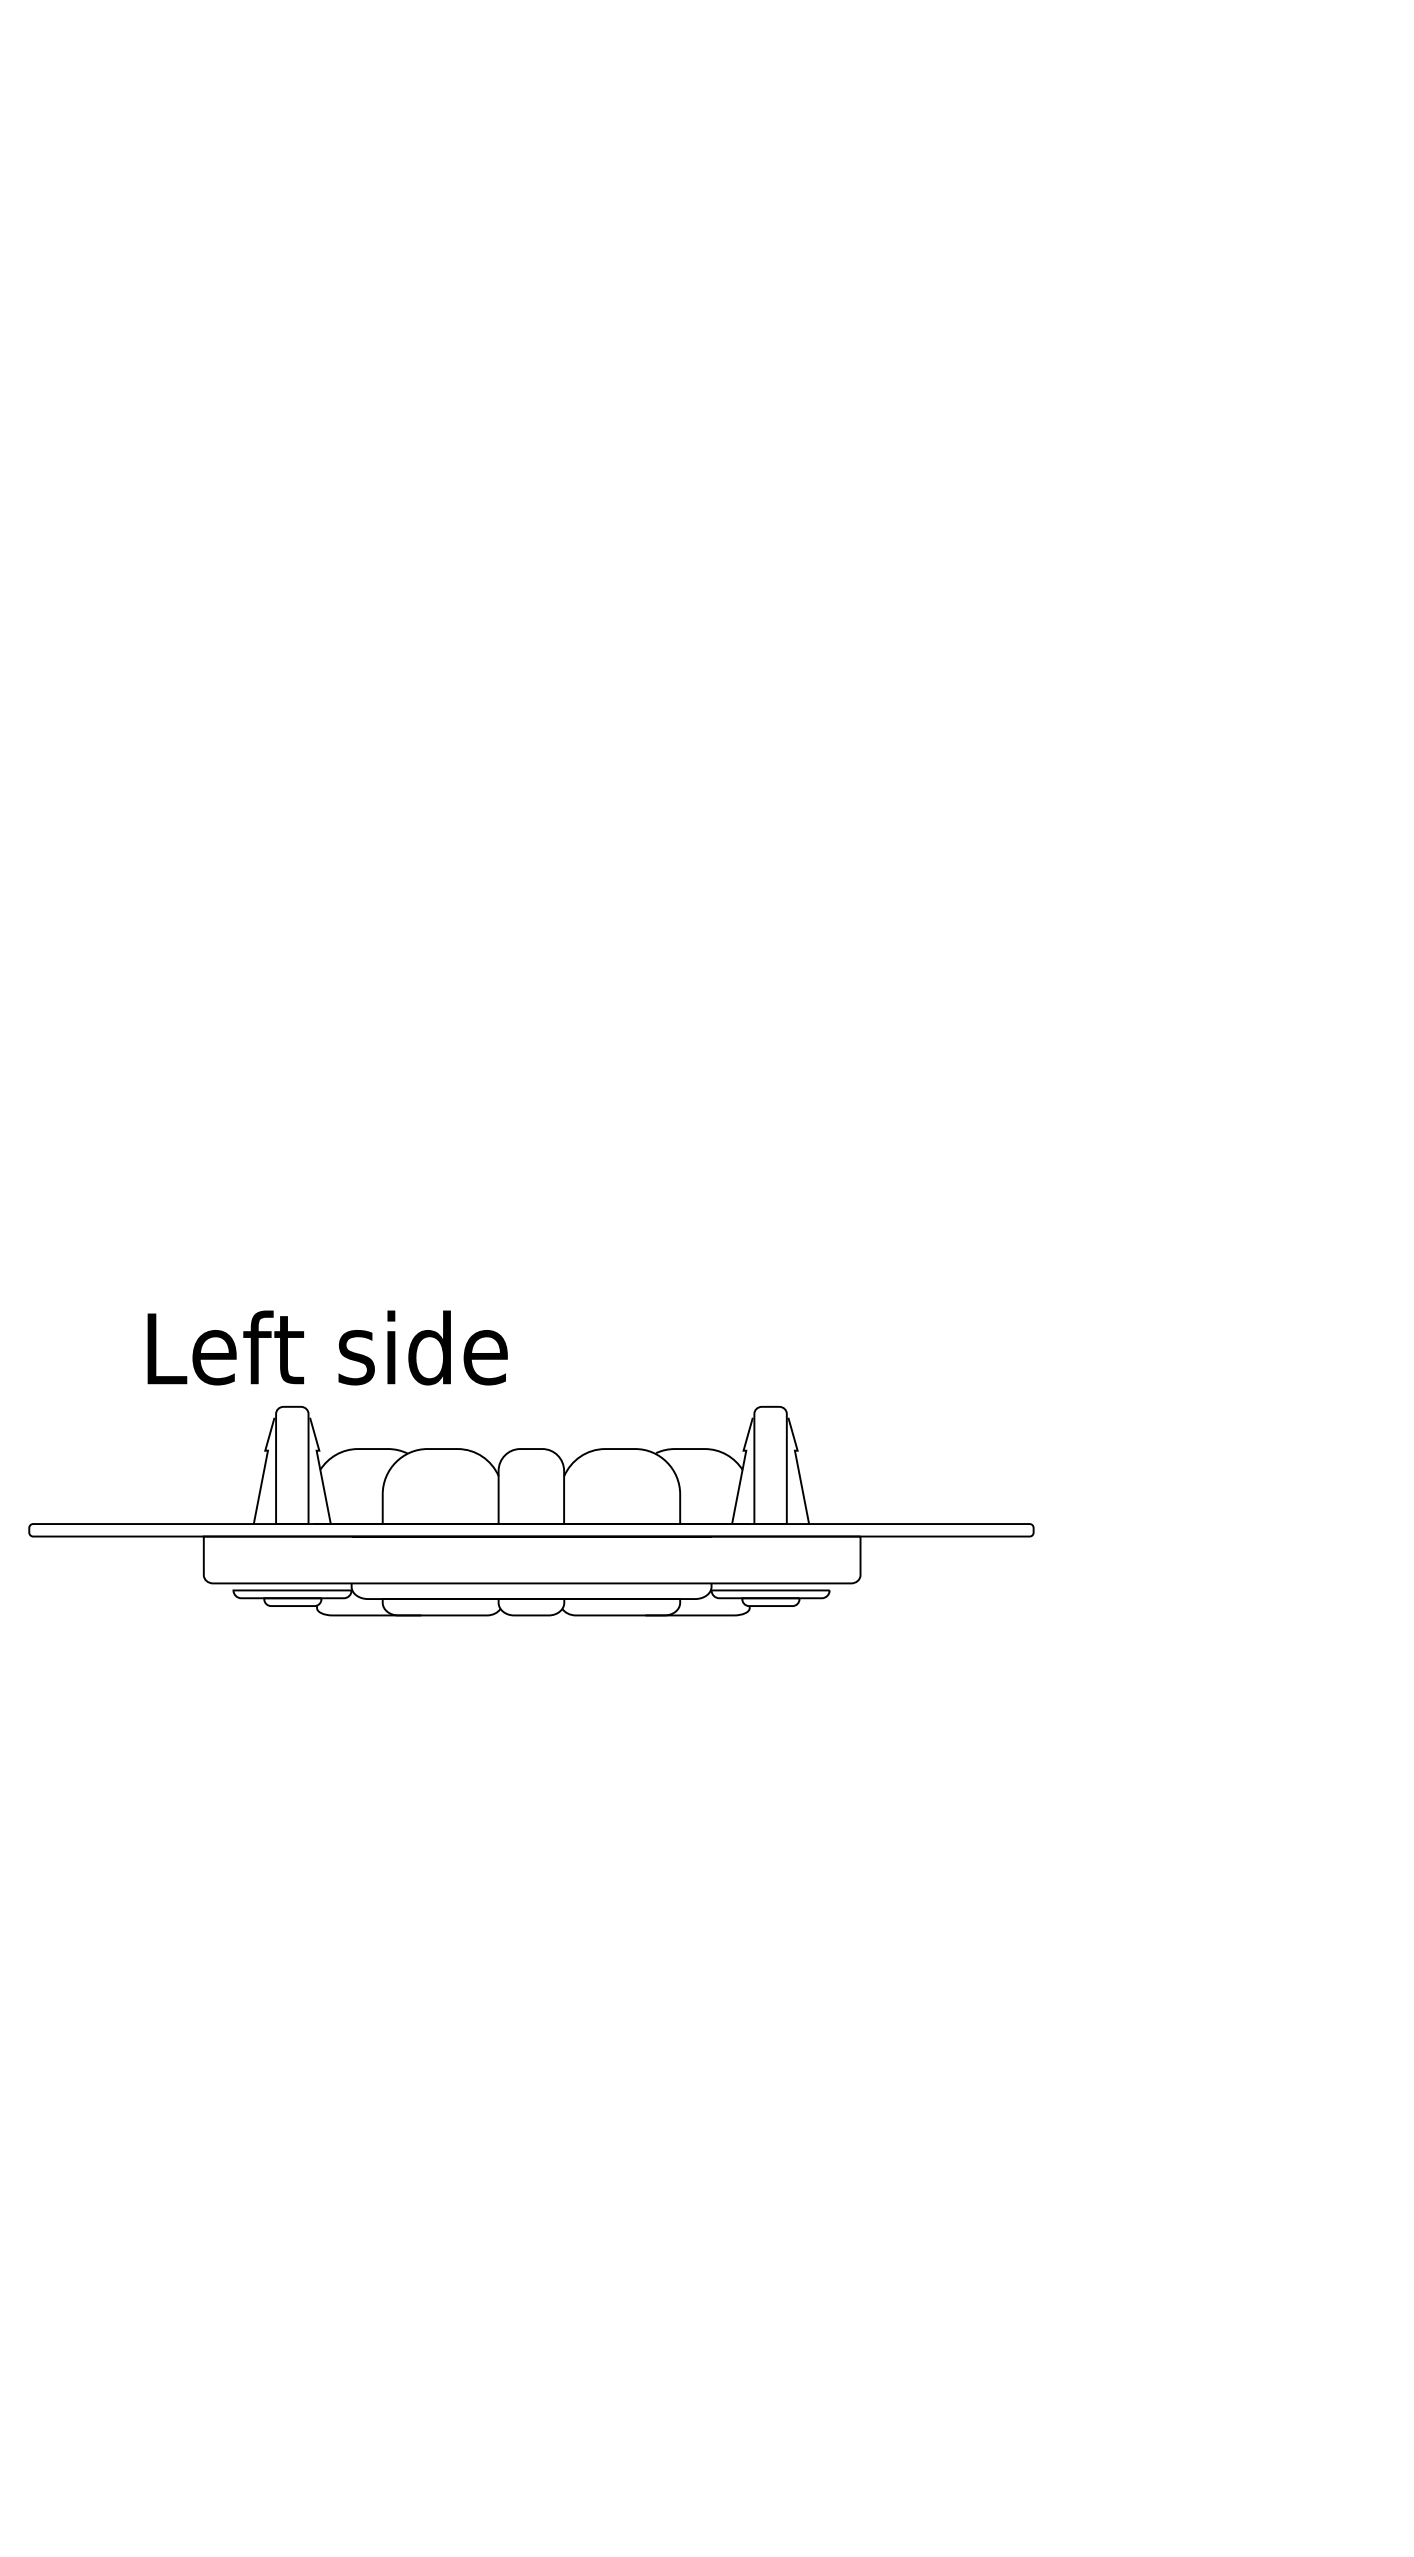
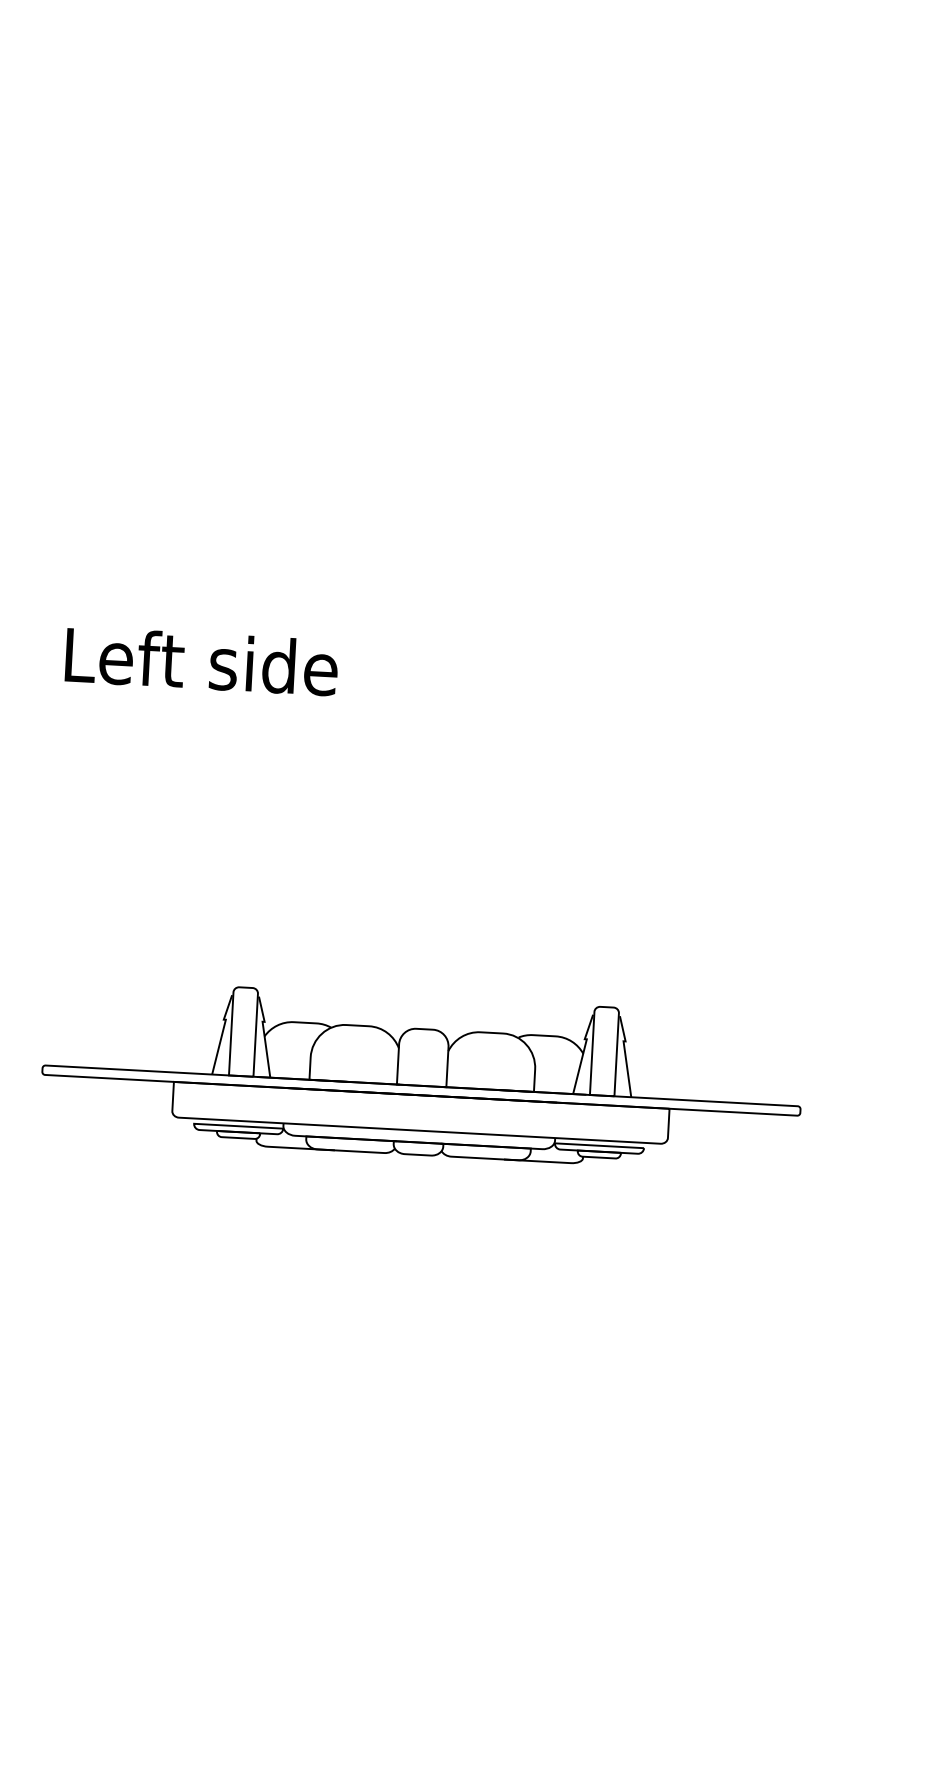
text: (327, 1347) -> (201, 661), moved

